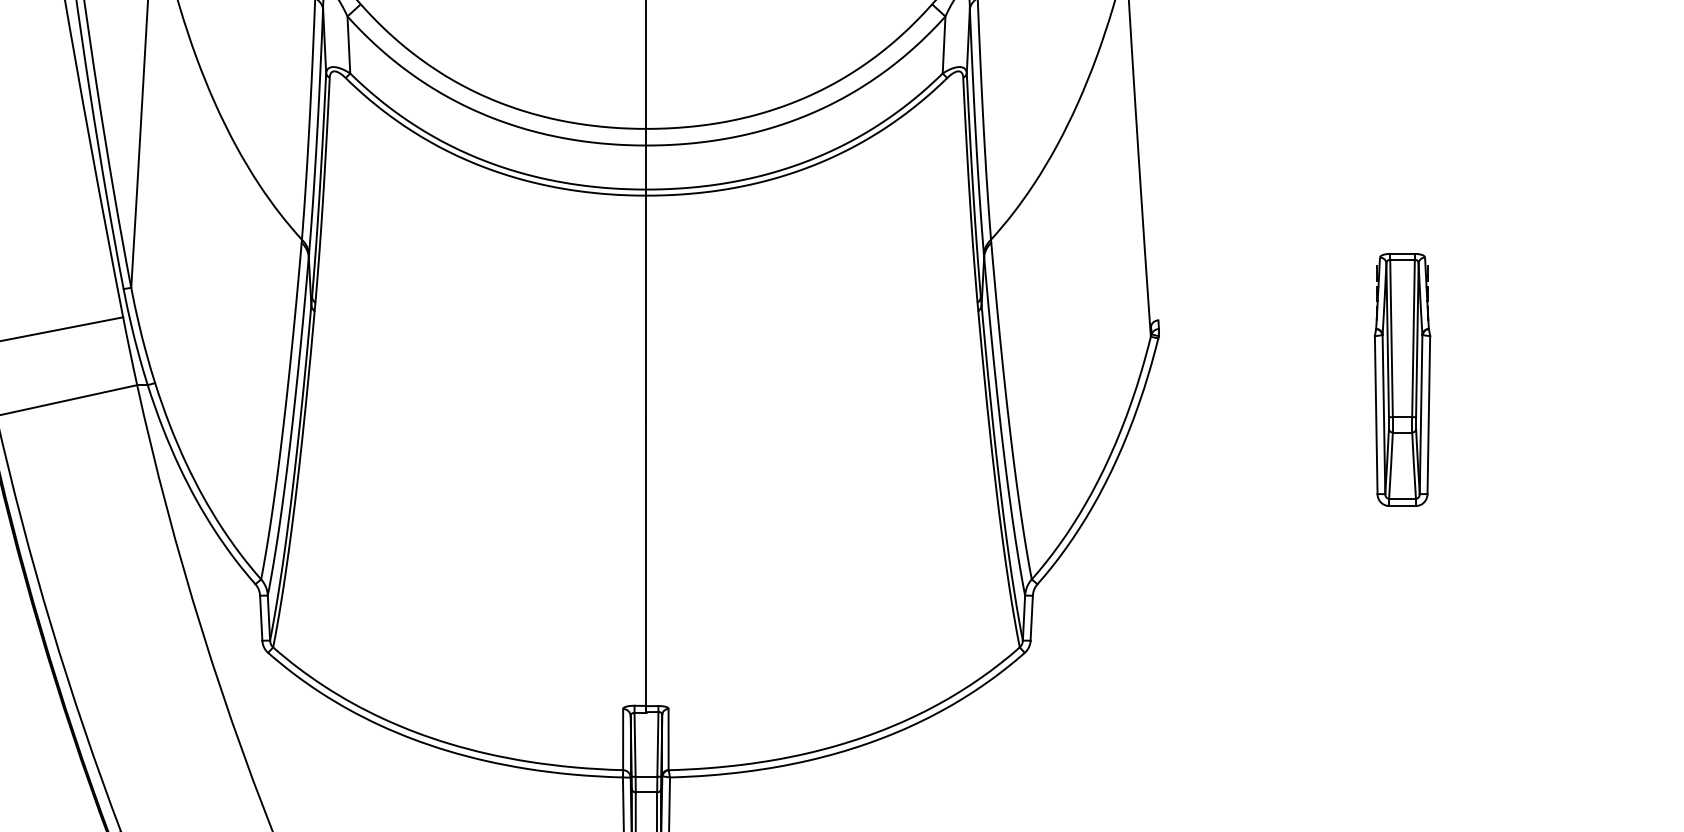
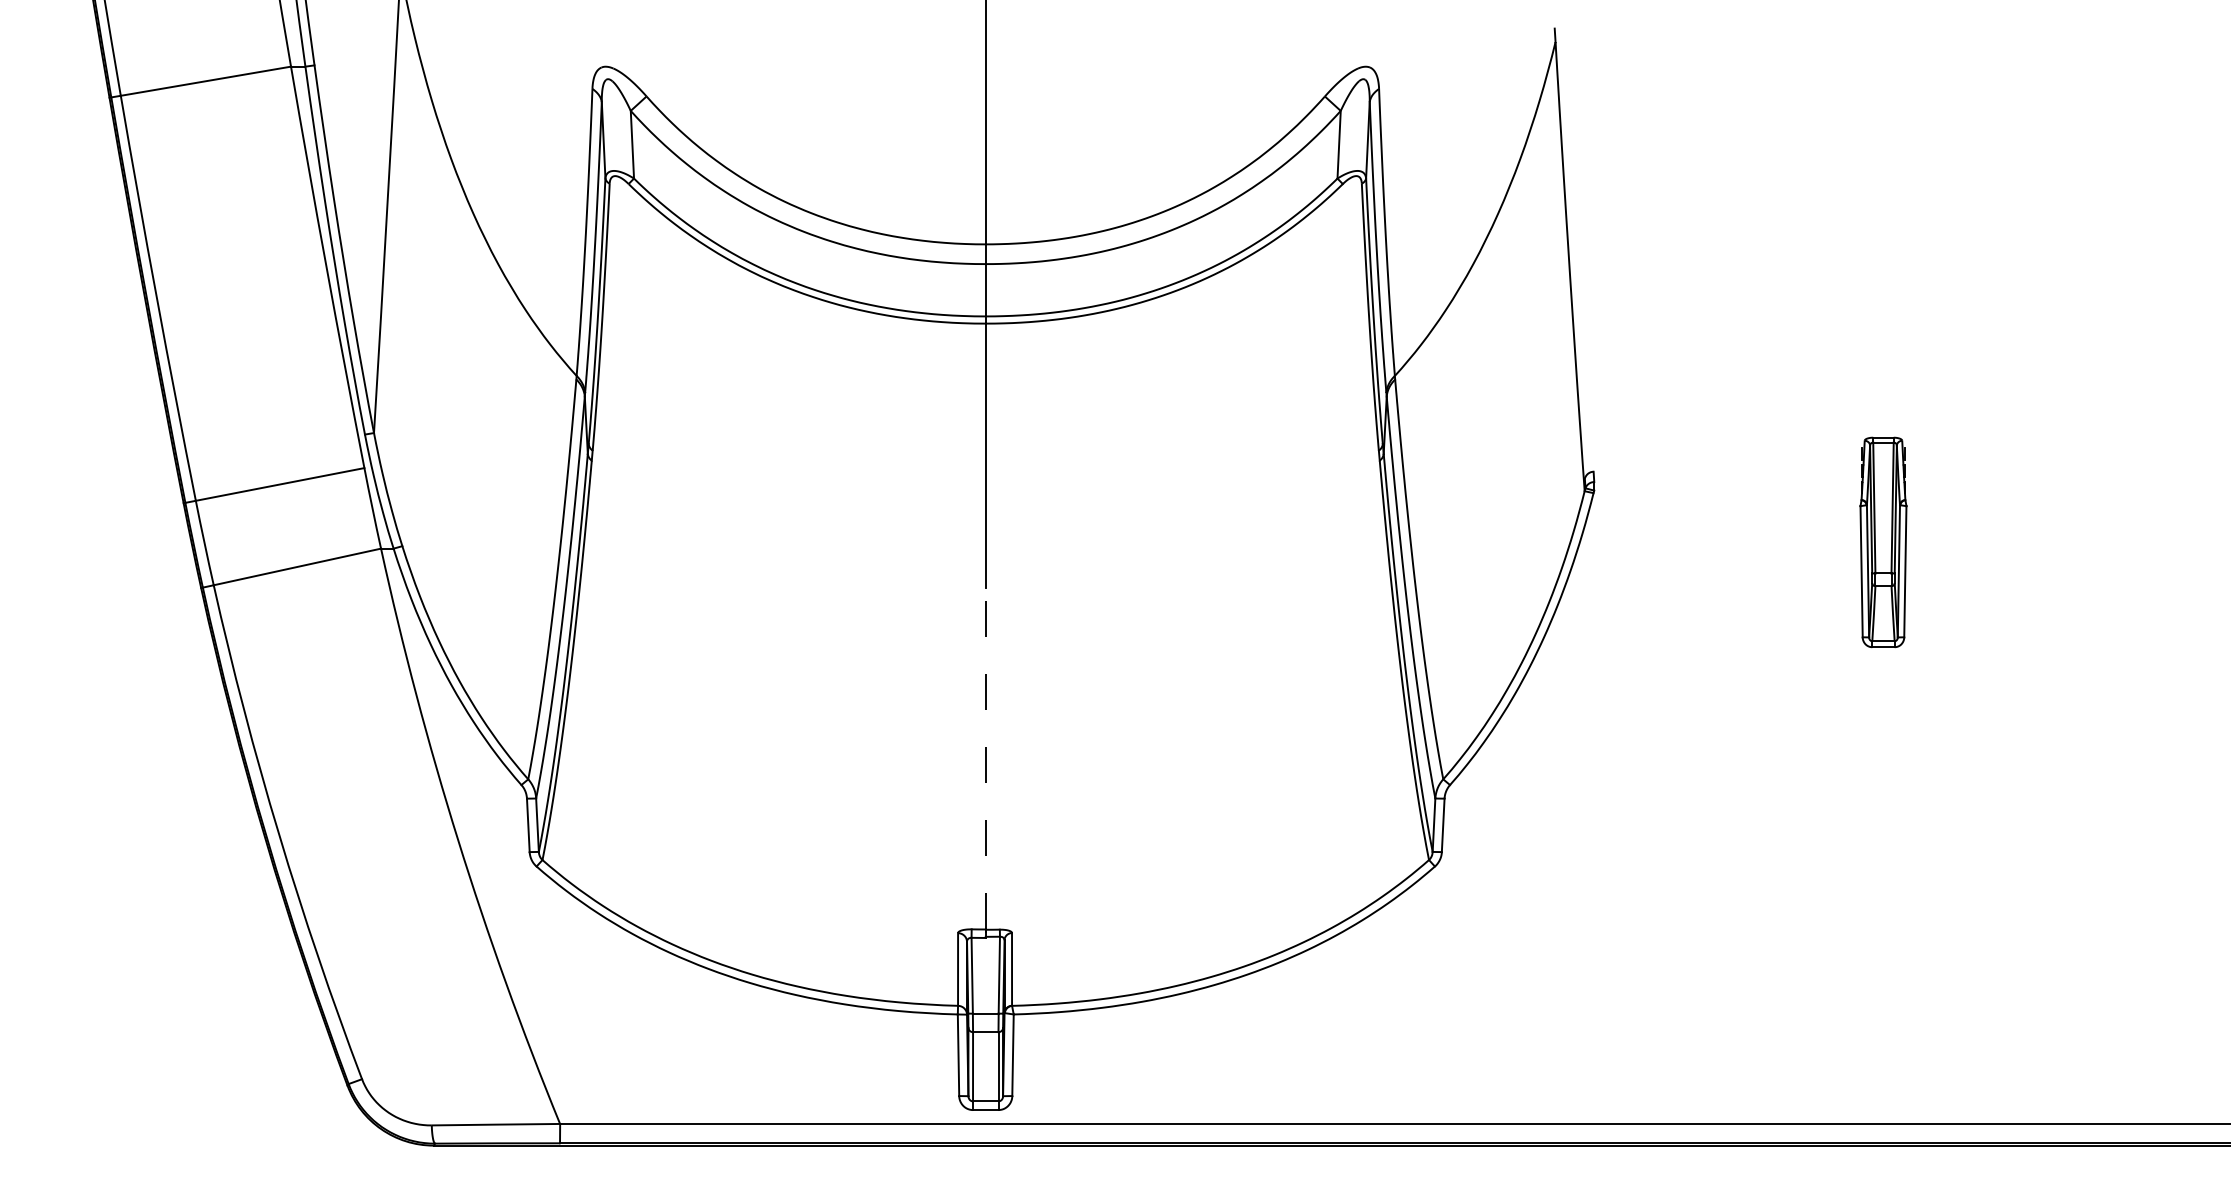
part: (1402, 379) -> (1883, 542), size x0.7
line: (646, 561) -> (985, 758), solid -> dashed

